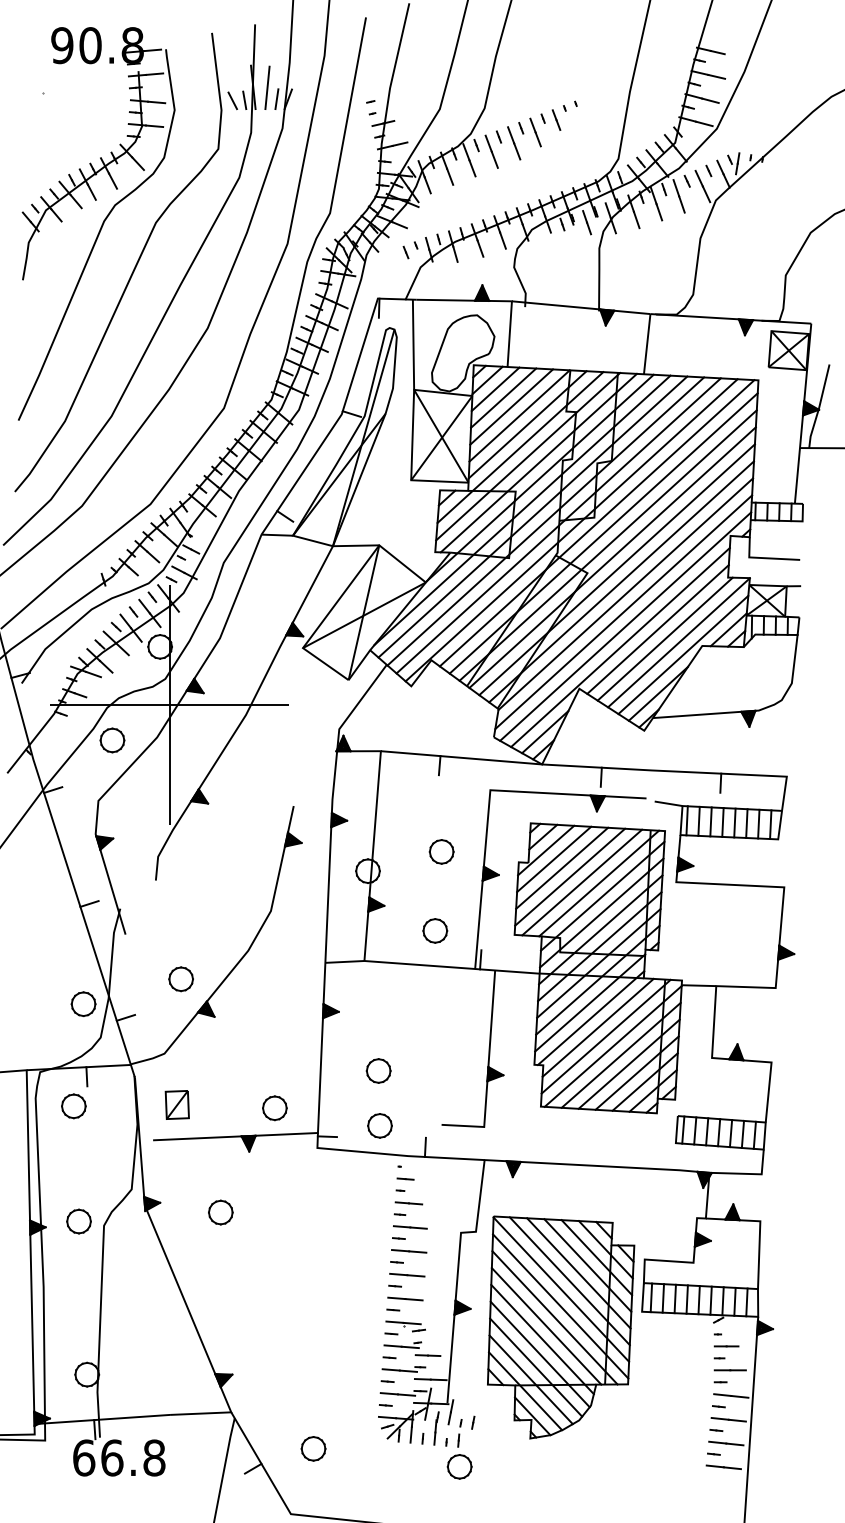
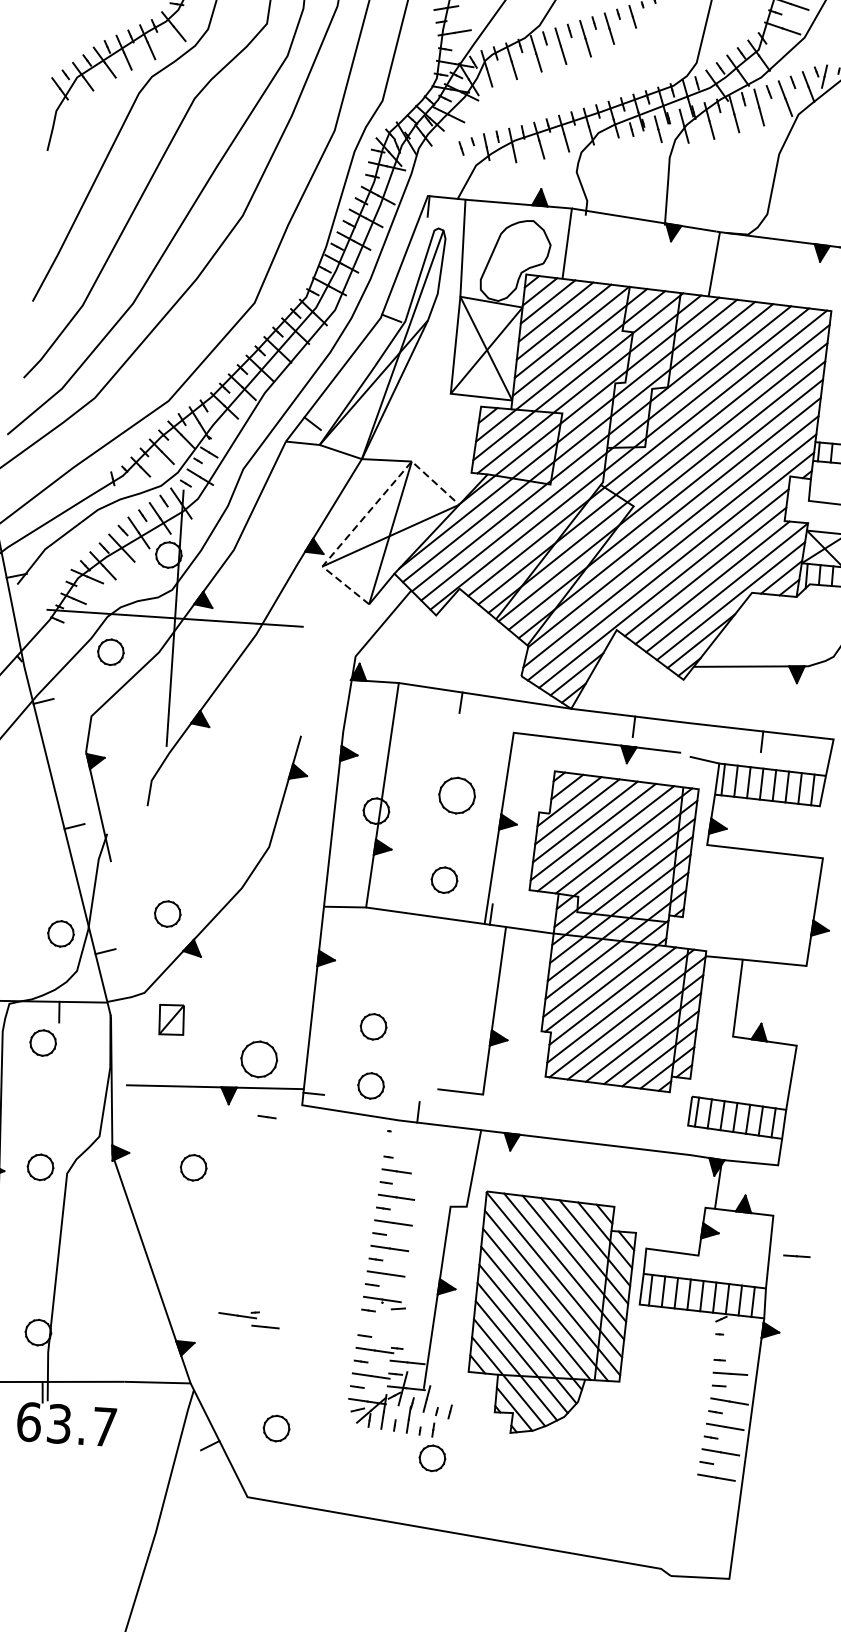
line: (342, 595) -> (368, 512), solid -> dashed
part: (441, 851) -> (456, 795), size x1.4
part: (176, 1104) -> (170, 1019), moved
part: (274, 1108) -> (258, 1059), size x1.4
line: (405, 1178) -> (266, 1116), moved
line: (726, 1346) -> (796, 1256), moved
part: (412, 1348) -> (249, 1318), moved
text: (133, 1457) -> (82, 1424), 66.8 -> 63.7

